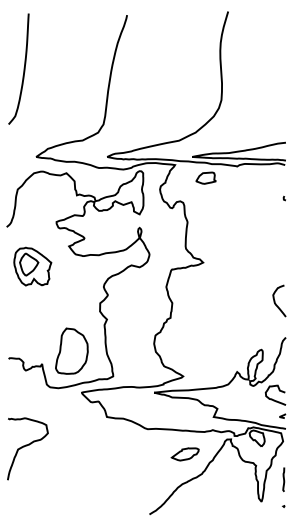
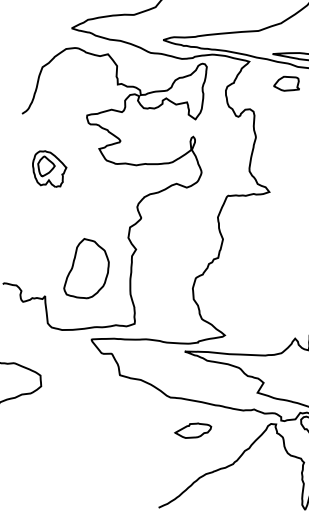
part: (32, 266) -> (48, 168), size x0.7
part: (71, 350) -> (87, 268), moved
part: (184, 454) -> (192, 430), moved

